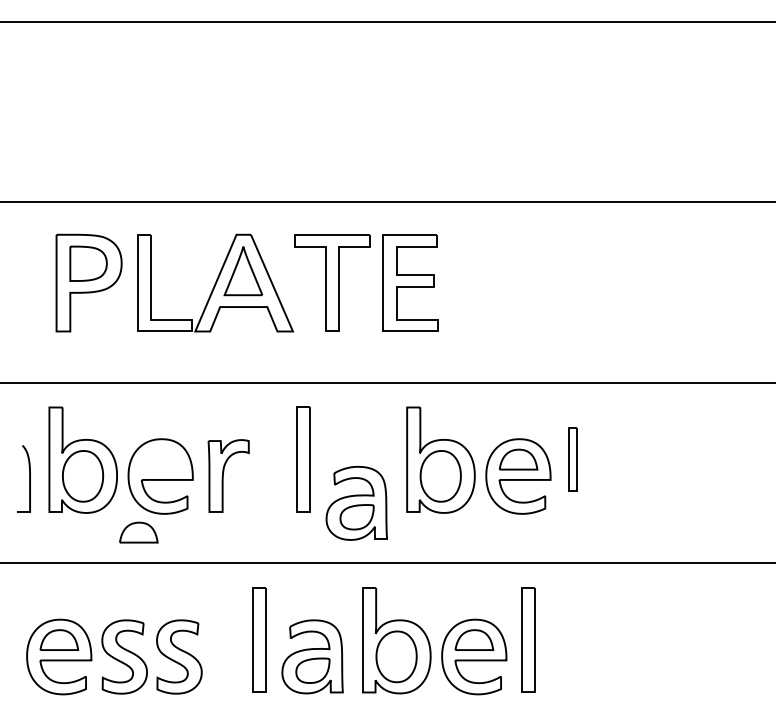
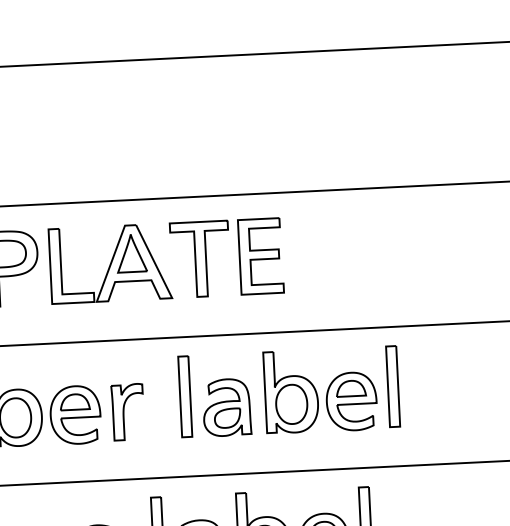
part: (572, 459) -> (392, 386), size x1.67
part: (356, 503) -> (226, 407), moved
part: (138, 532) -> (74, 401), moved

